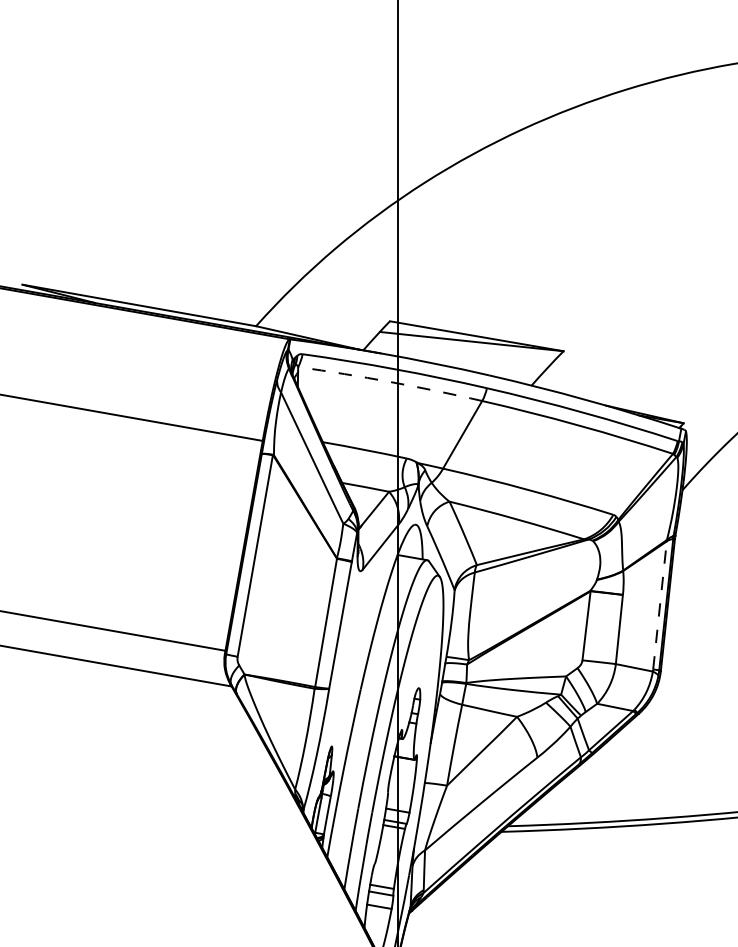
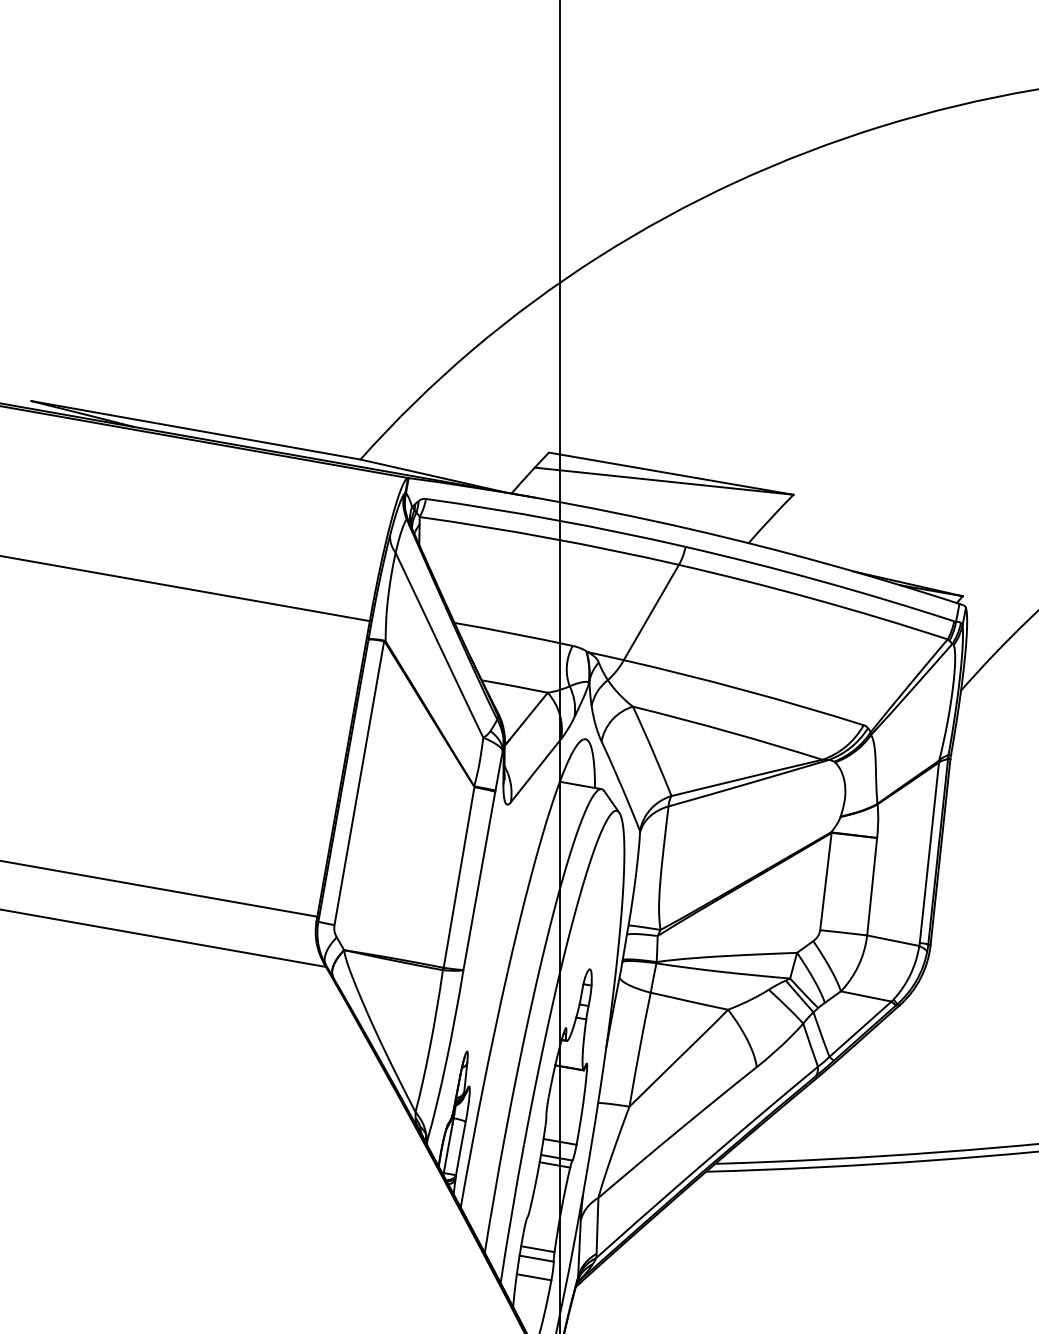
arc: (390, 382) -> (549, 538), dashed -> solid
line: (660, 604) -> (930, 851), dashed -> solid

